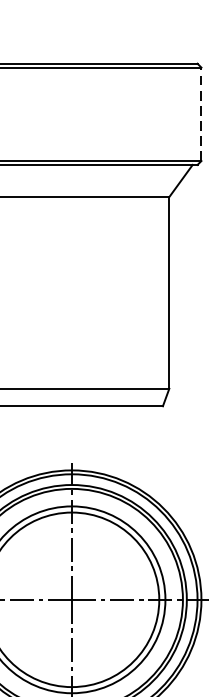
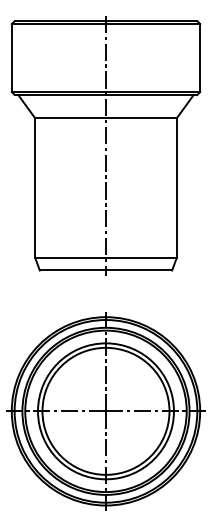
line: (201, 114) -> (200, 58), dashed -> solid
line: (71, 234) -> (105, 145), added

